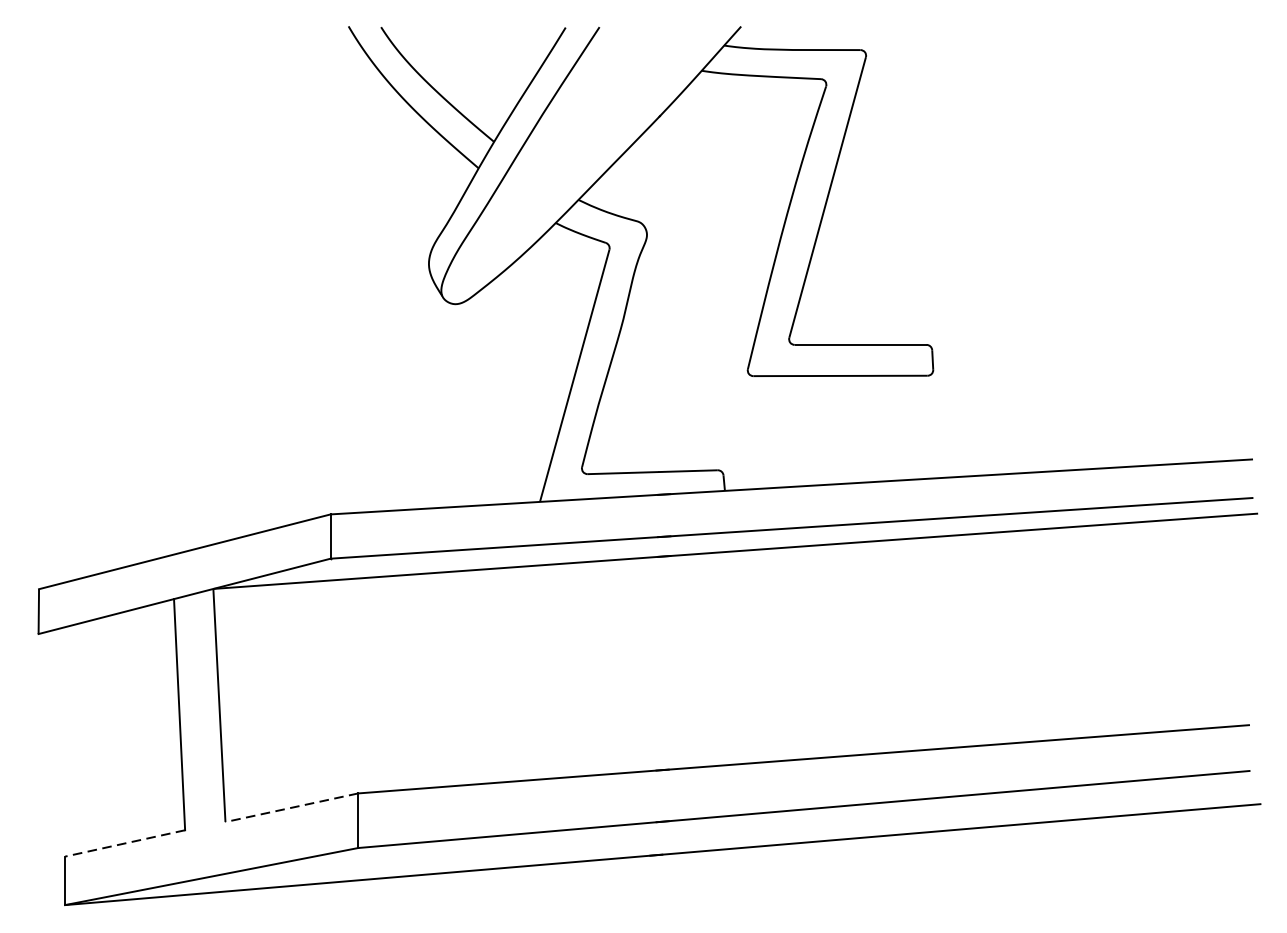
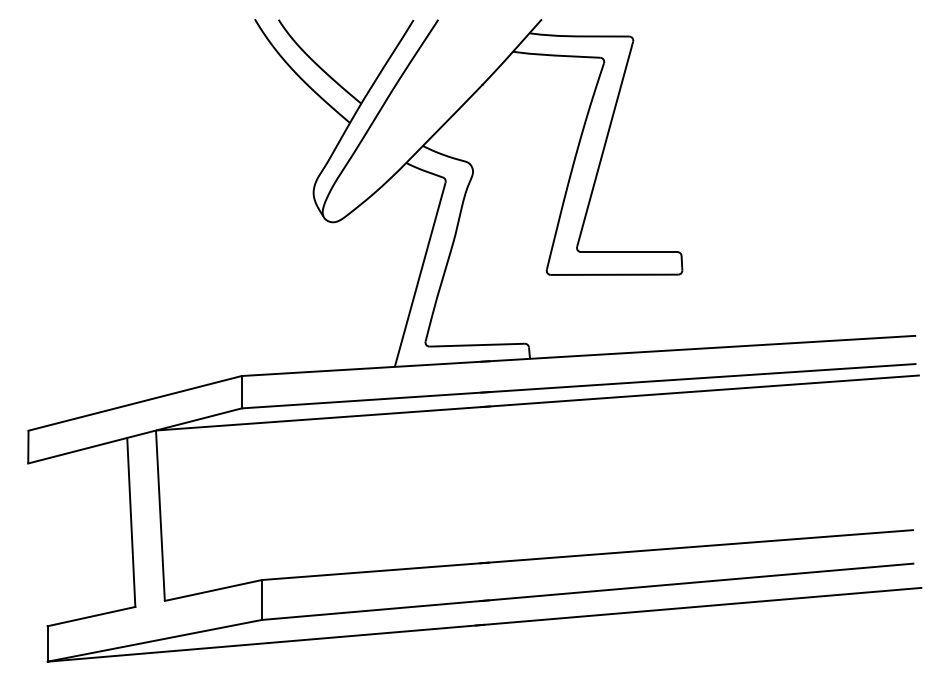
line: (292, 807) -> (213, 590), dashed -> solid
line: (125, 843) -> (91, 616), dashed -> solid

